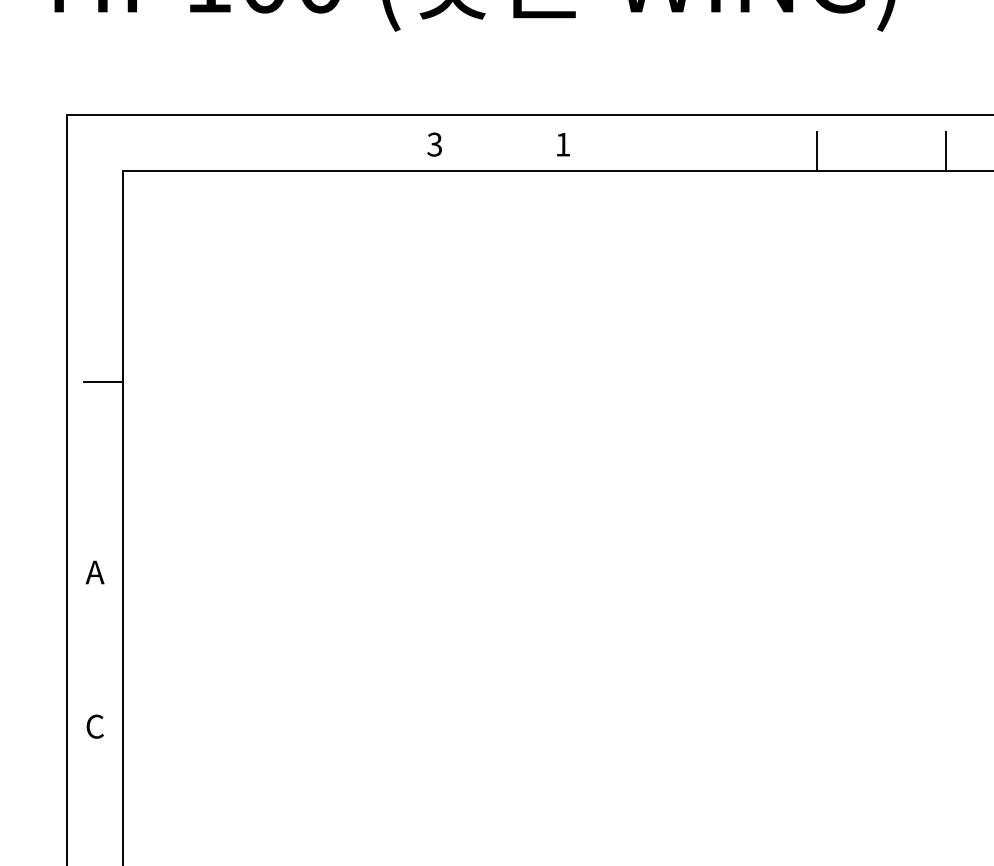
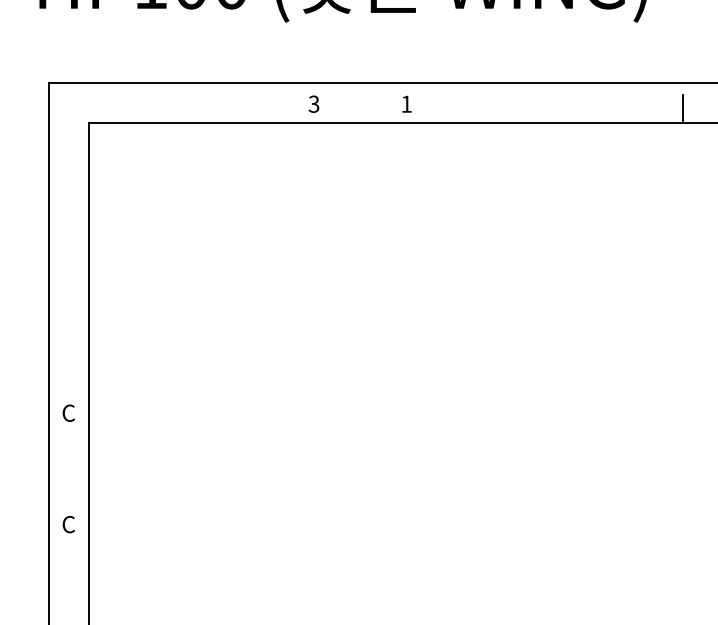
line: (817, 151) -> (590, 109), removed
line: (102, 381) -> (74, 275), removed
text: (94, 572) -> (68, 413), A -> C

